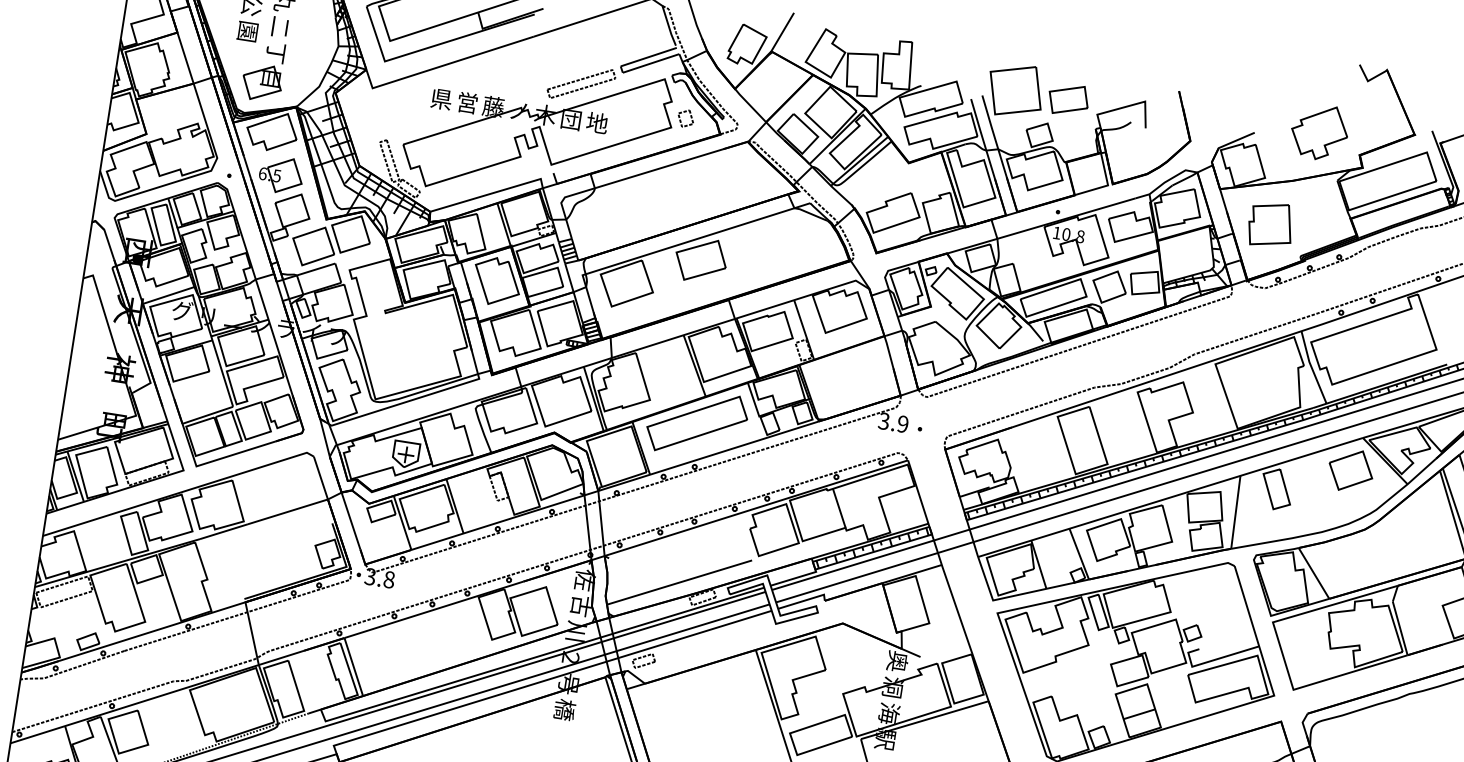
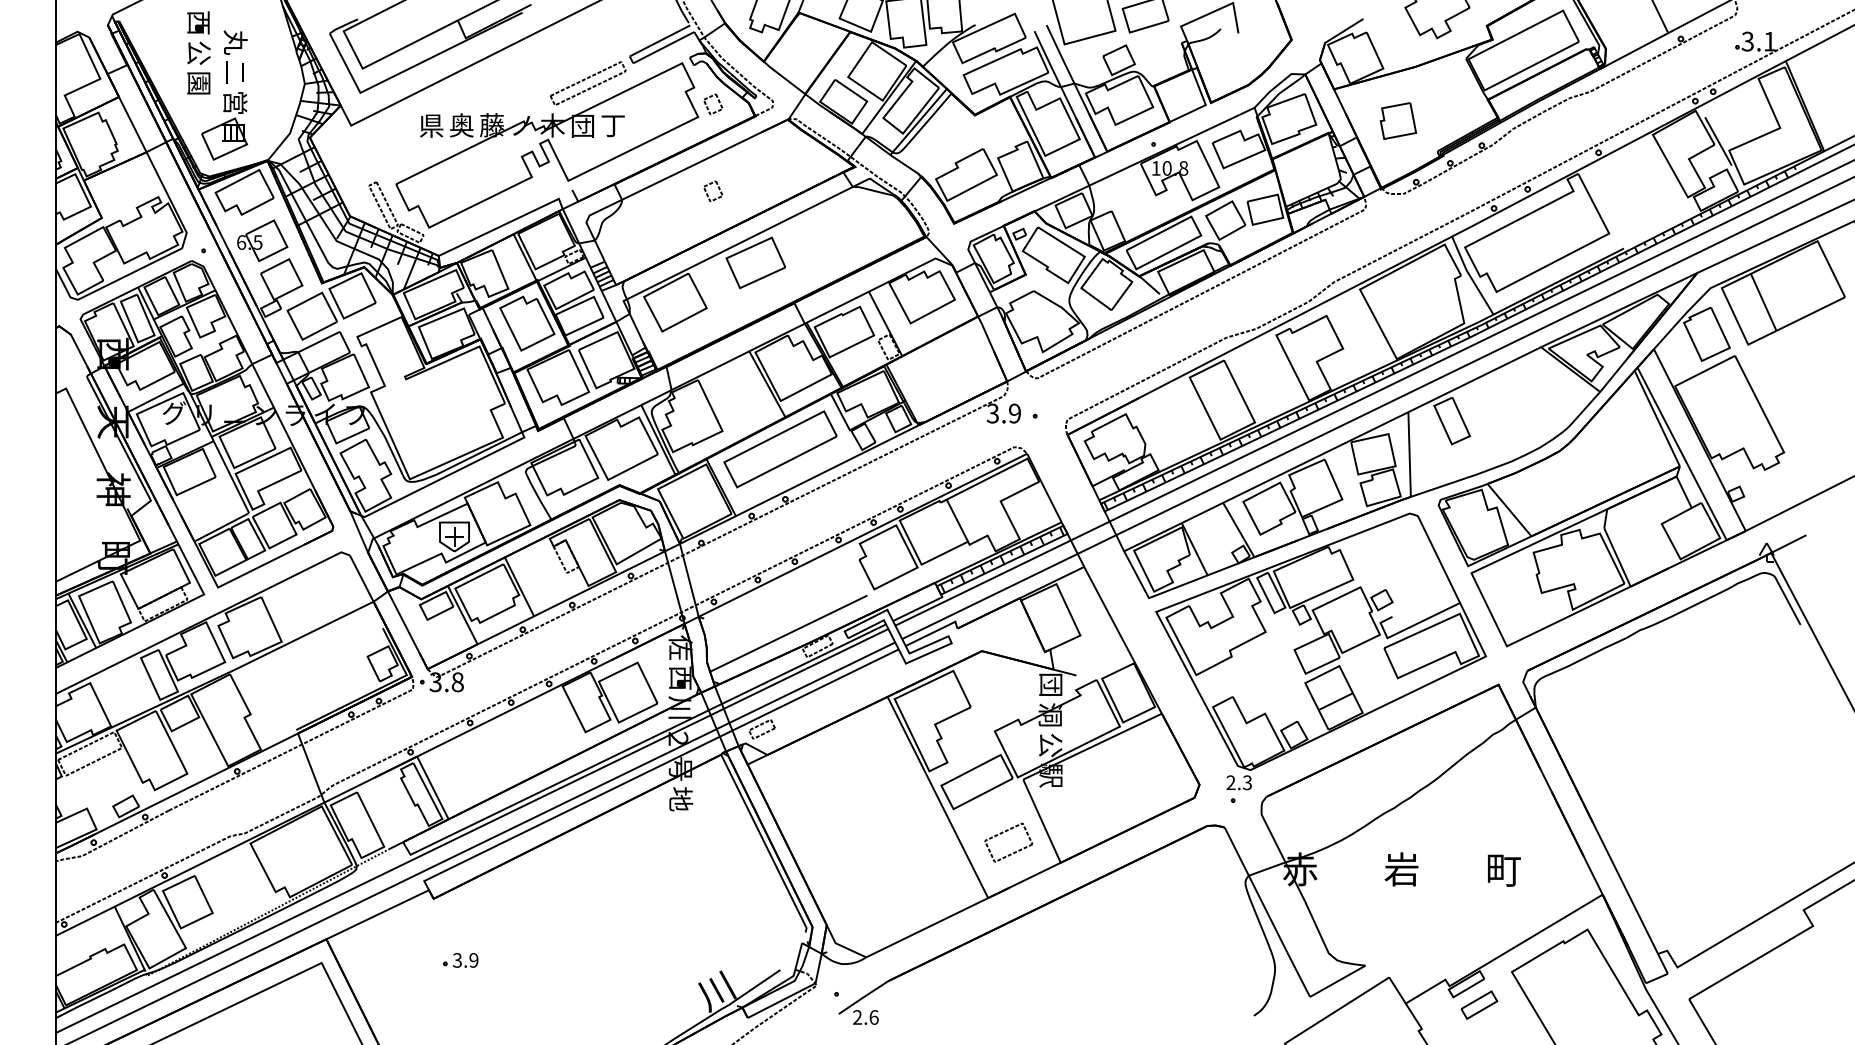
text: (276, 52) -> (235, 102), 丁 -> 営
text: (467, 102) -> (461, 125), 営 -> 奥
text: (597, 123) -> (613, 125), 地 -> 丁
part: (674, 193) -> (713, 191), added
part: (1271, 224) -> (1398, 120), size x0.7
part: (1351, 470) -> (1533, 386), removed
text: (580, 605) -> (680, 677), 古 -> 西
text: (897, 661) -> (1051, 684), 奥 -> 団
text: (564, 710) -> (680, 799), 橋 -> 地
text: (889, 713) -> (1051, 745), 海 -> 公

